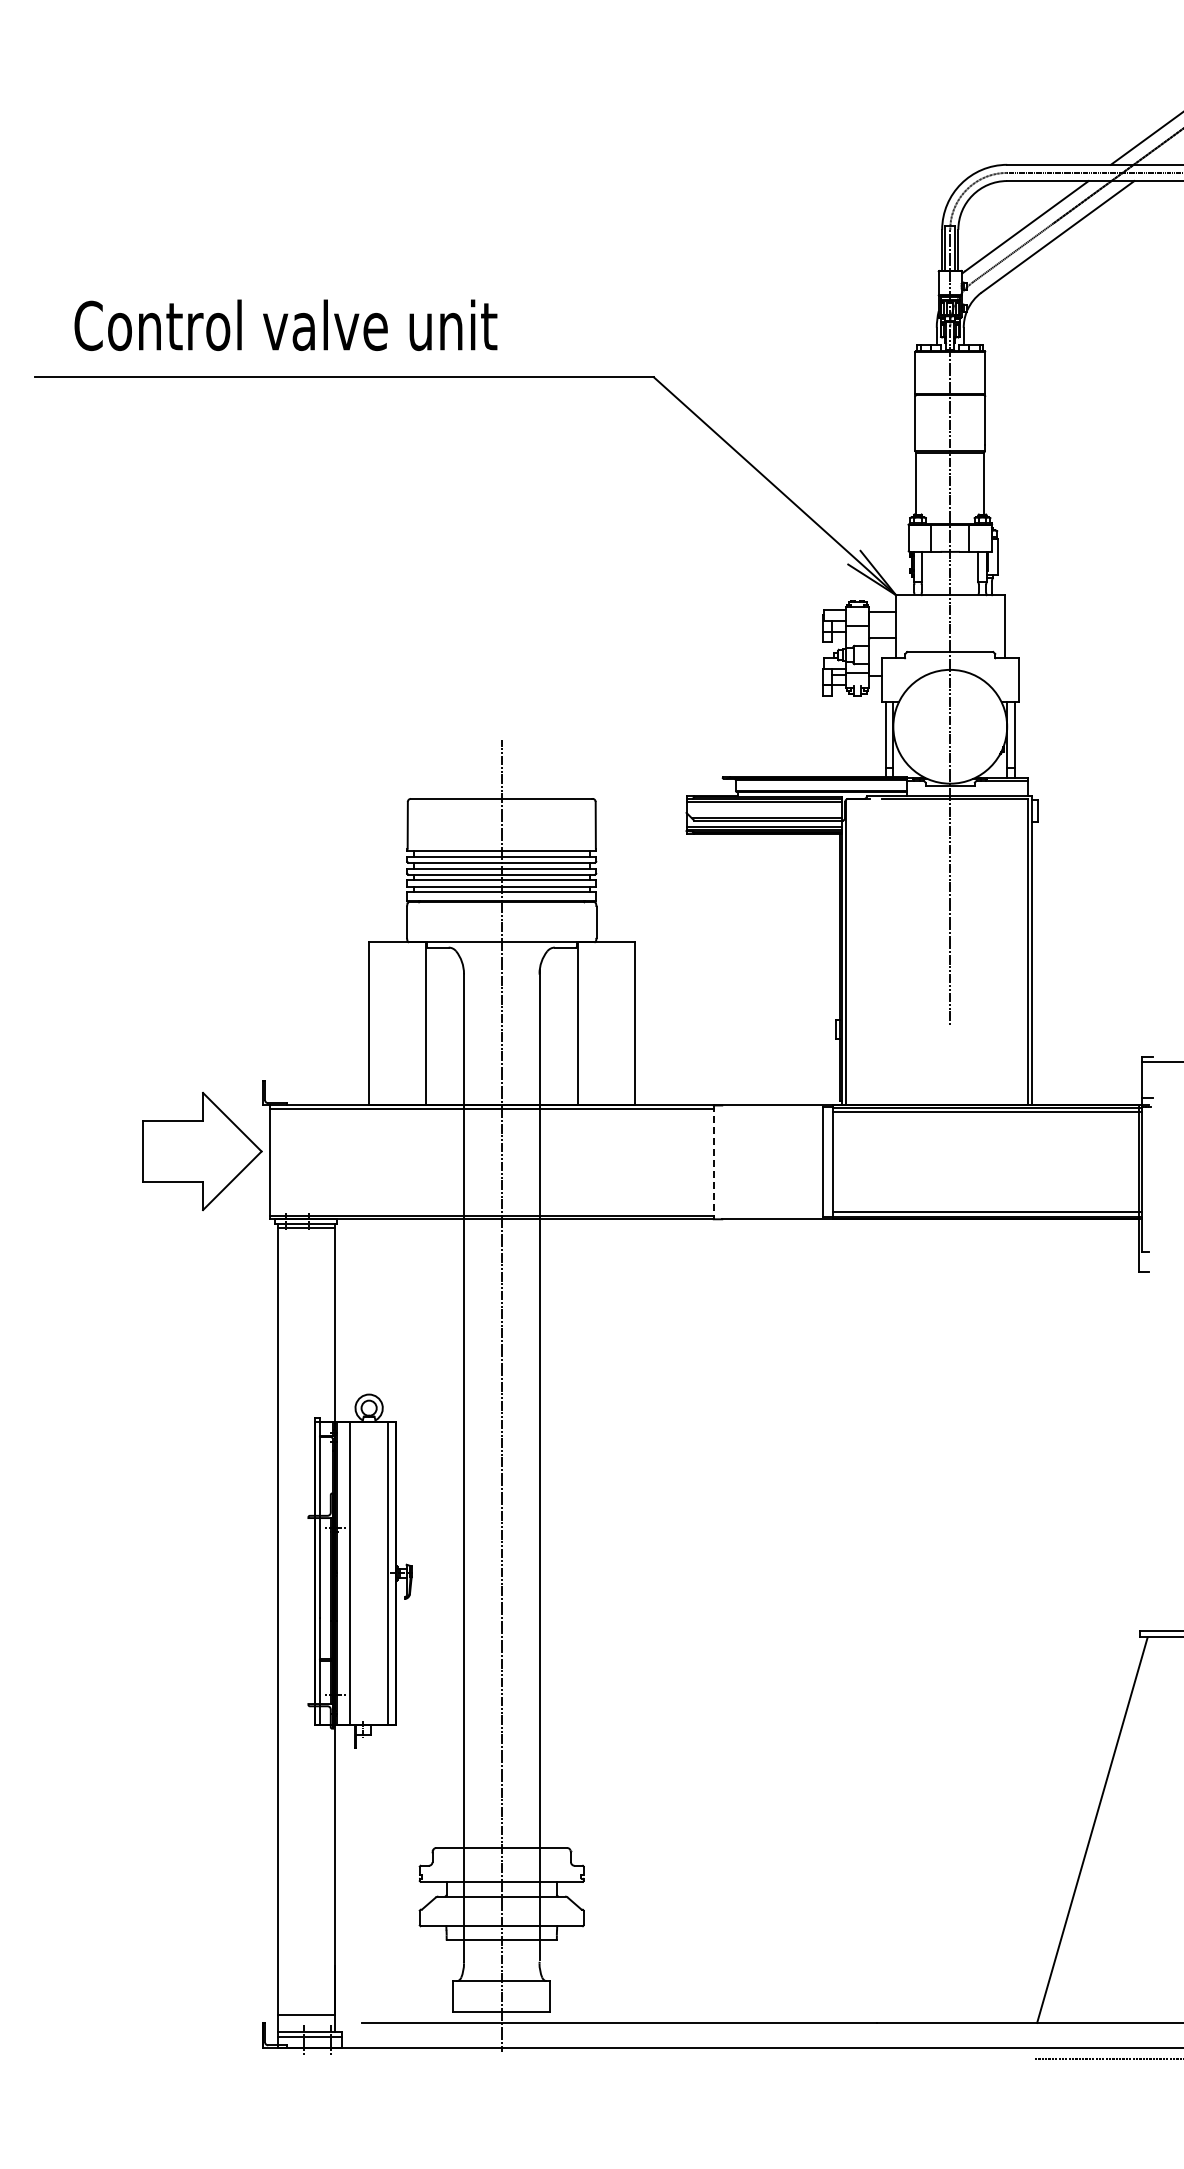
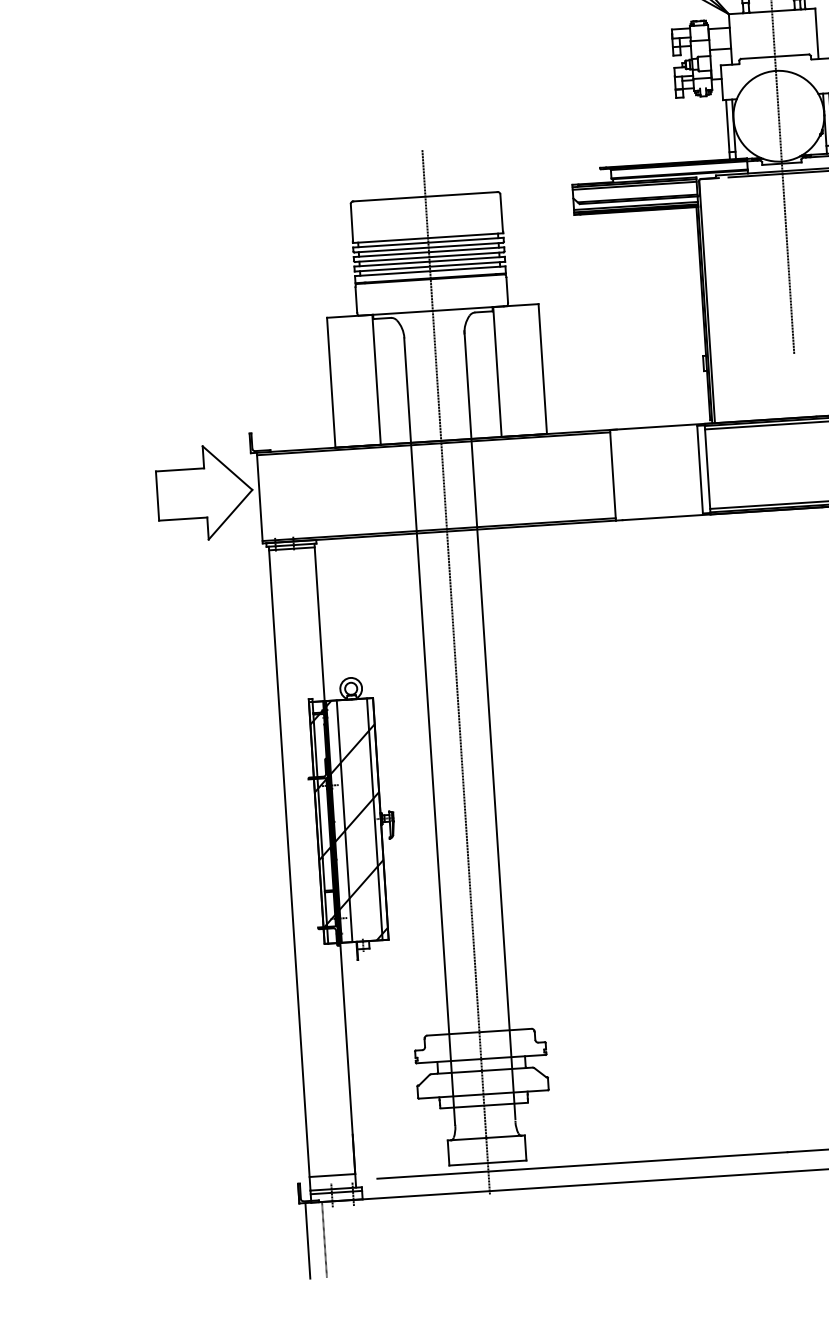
line: (713, 1162) -> (612, 475), dashed -> solid
hatch: (355, 1573) -> (348, 821), added
line: (270, 2094) -> (307, 1240), added
line: (291, 2094) -> (324, 1239), added

